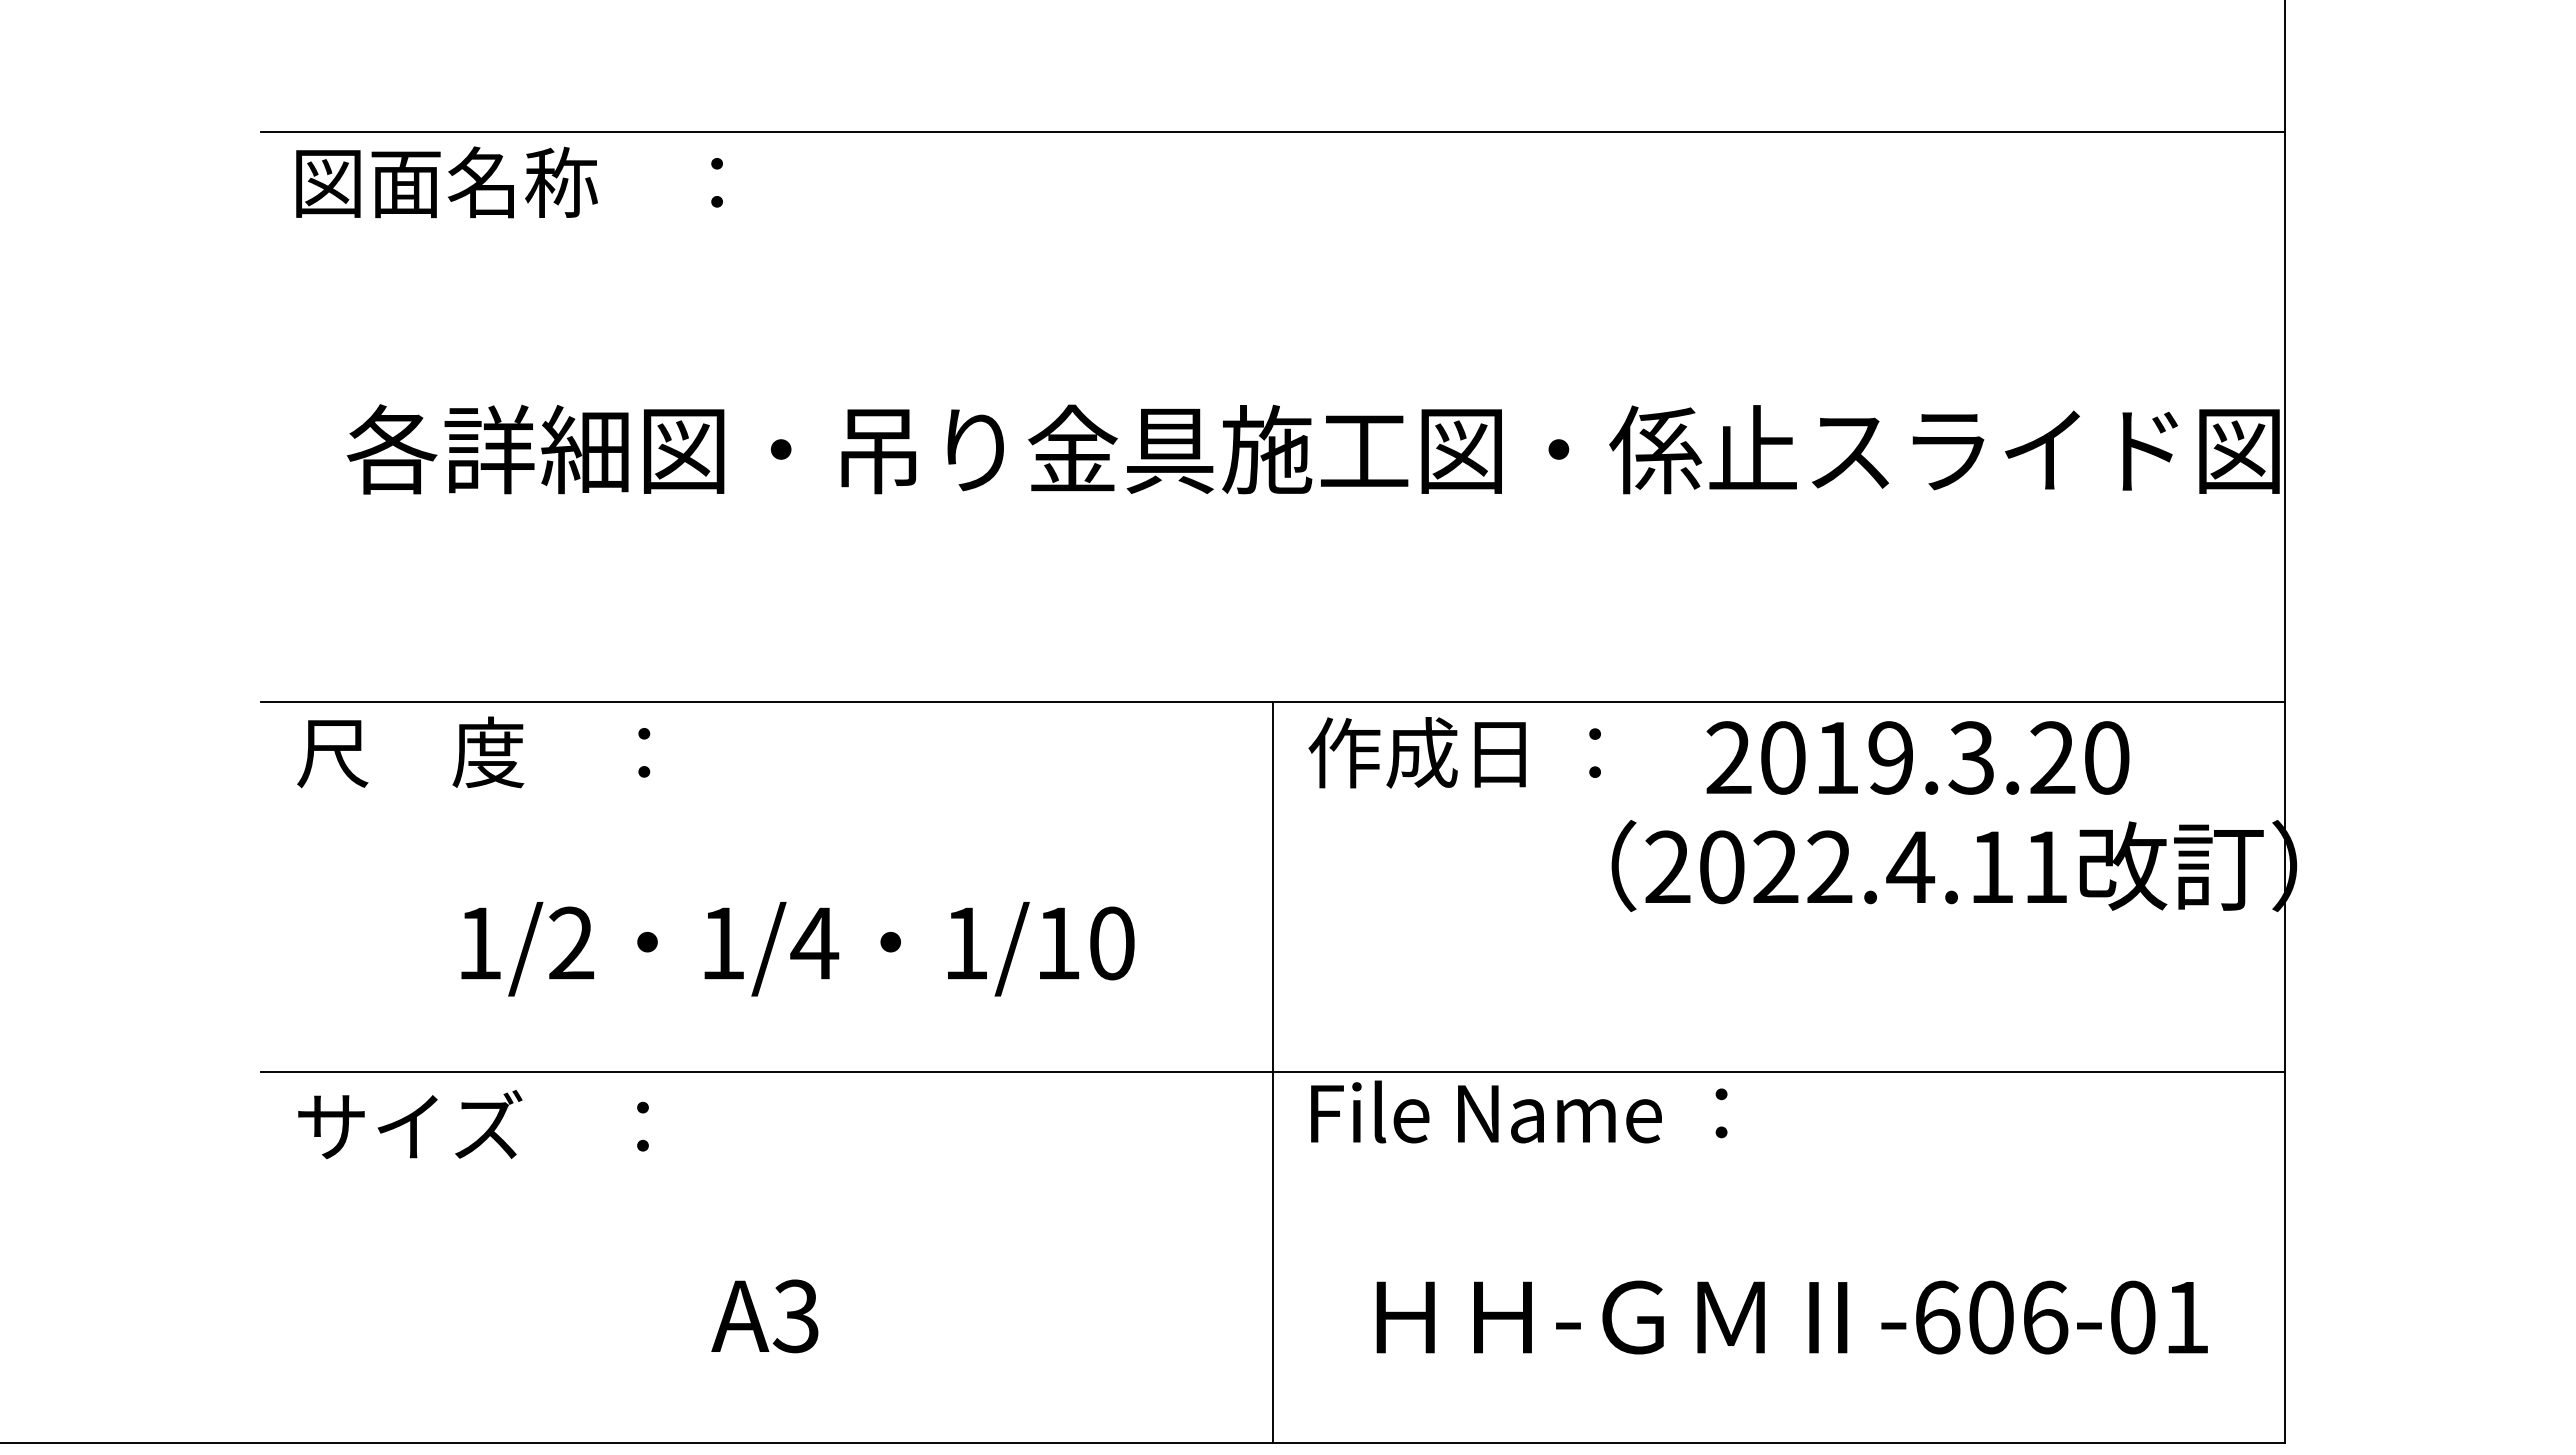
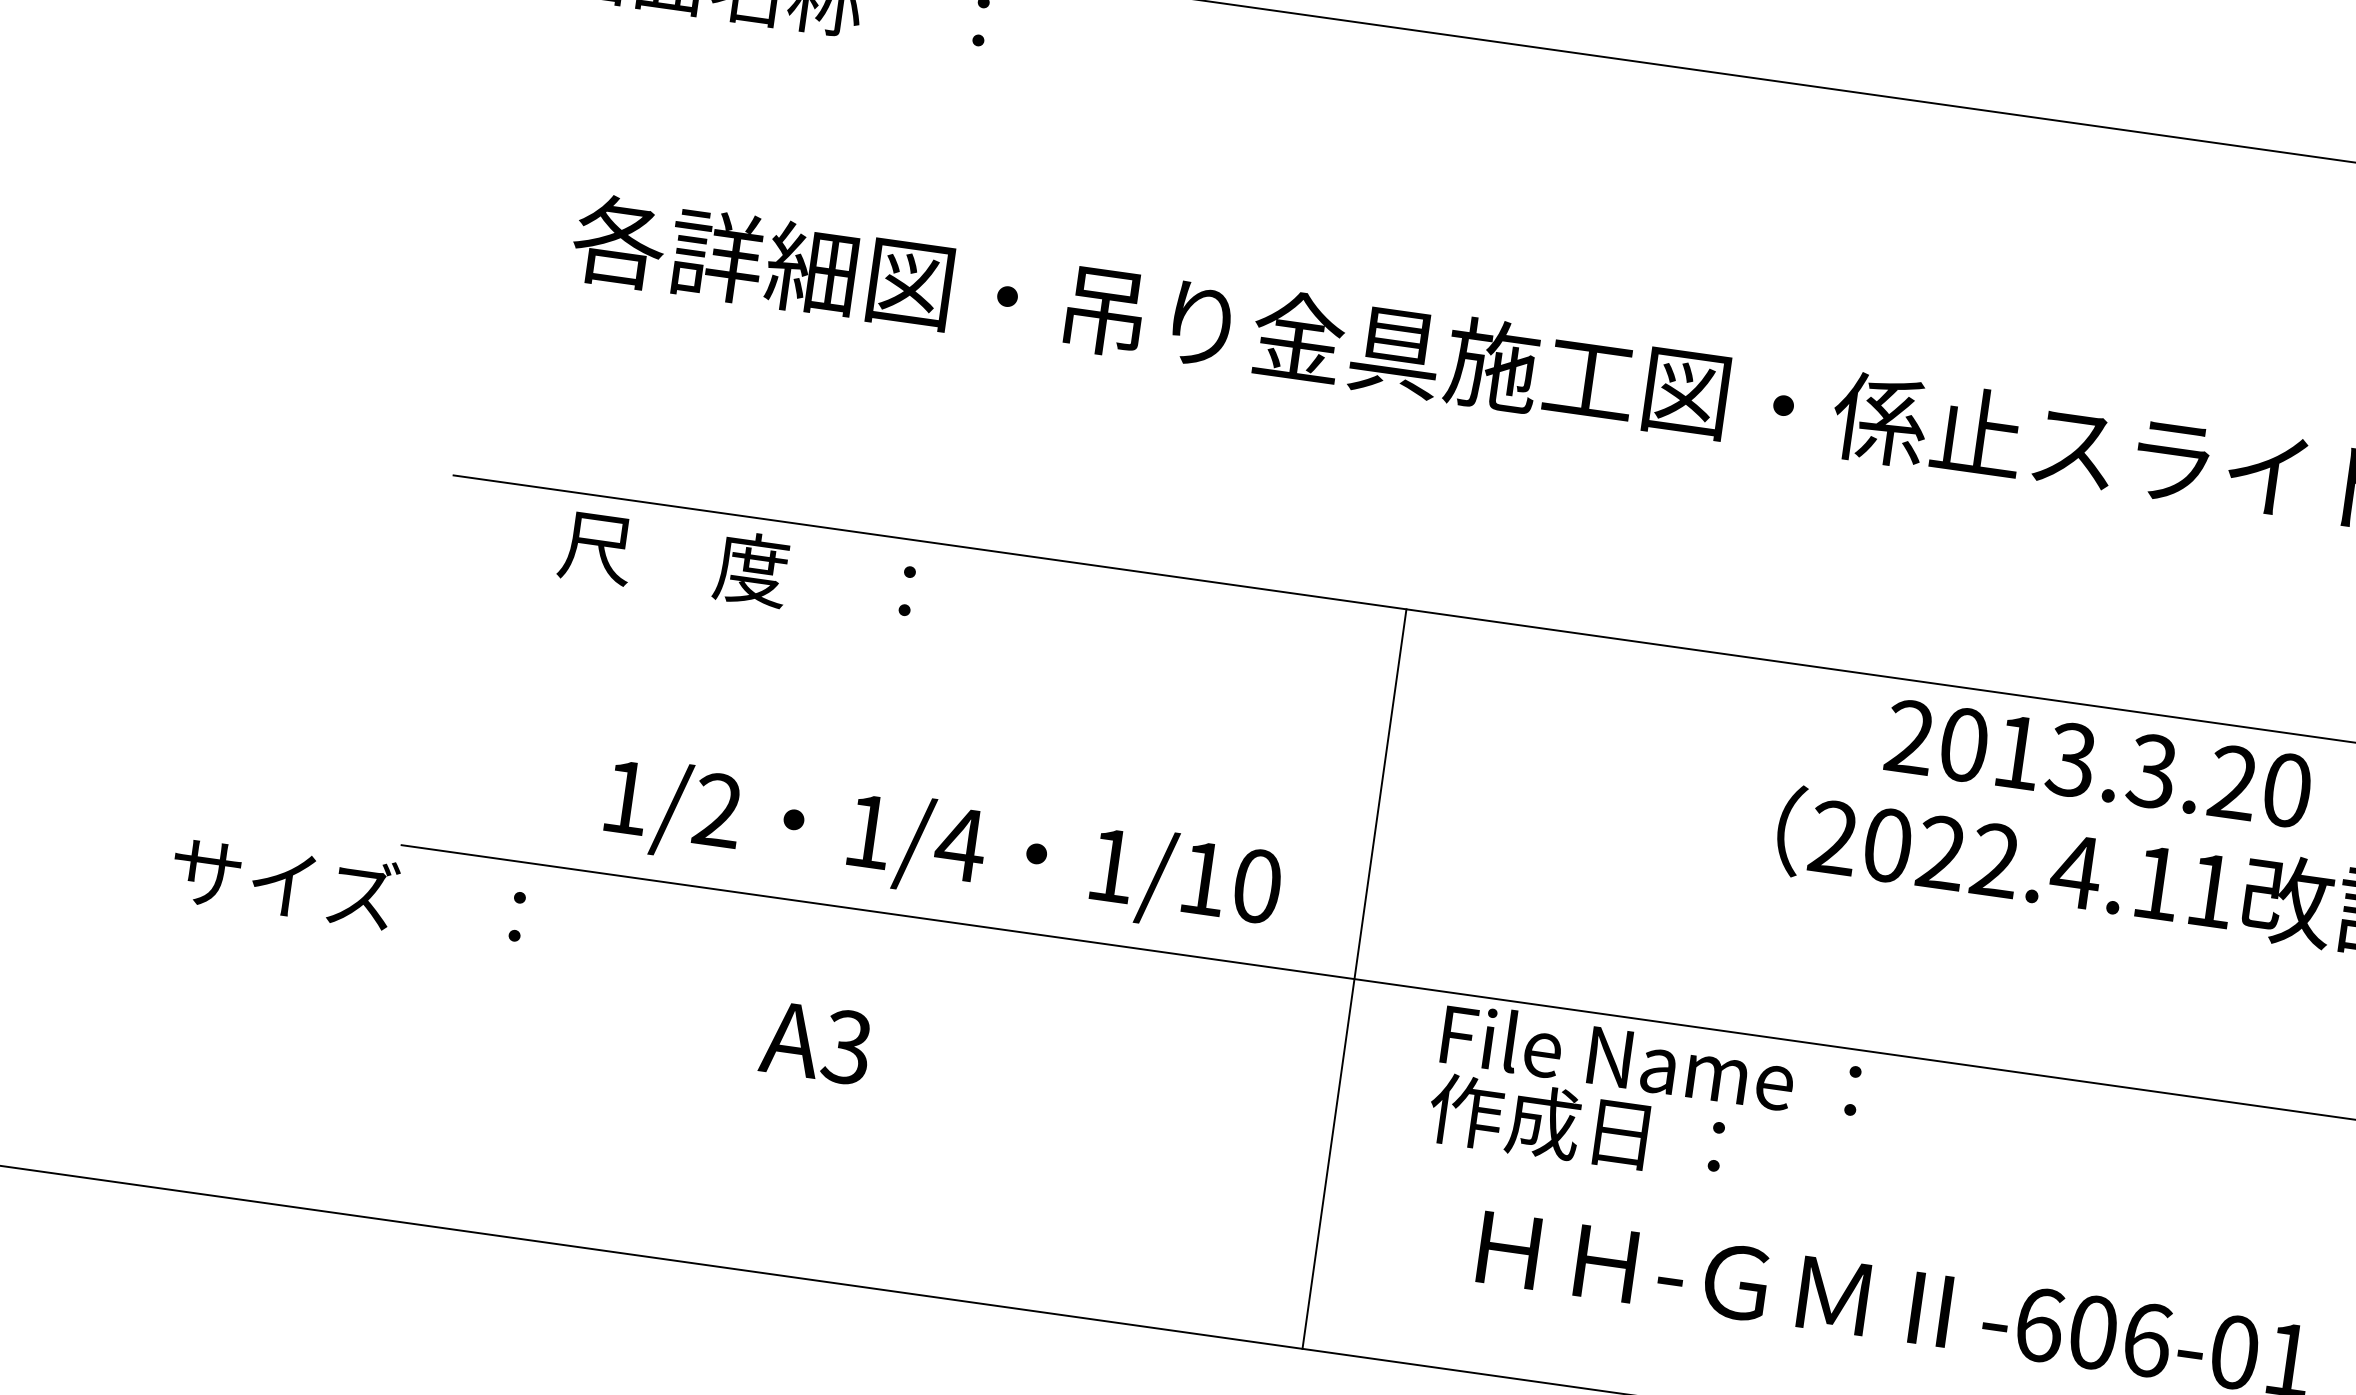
text: (473, 752) -> (736, 566), moved
text: (1454, 752) -> (1576, 1126), moved
text: (1889, 757) -> (2070, 759), 2019.3.20 -> 2013.3.20
text: (797, 949) -> (942, 848), moved
line: (1273, 1071) -> (1354, 978), moved
text: (473, 1124) -> (348, 890), moved
text: (764, 1316) -> (815, 1042), moved

